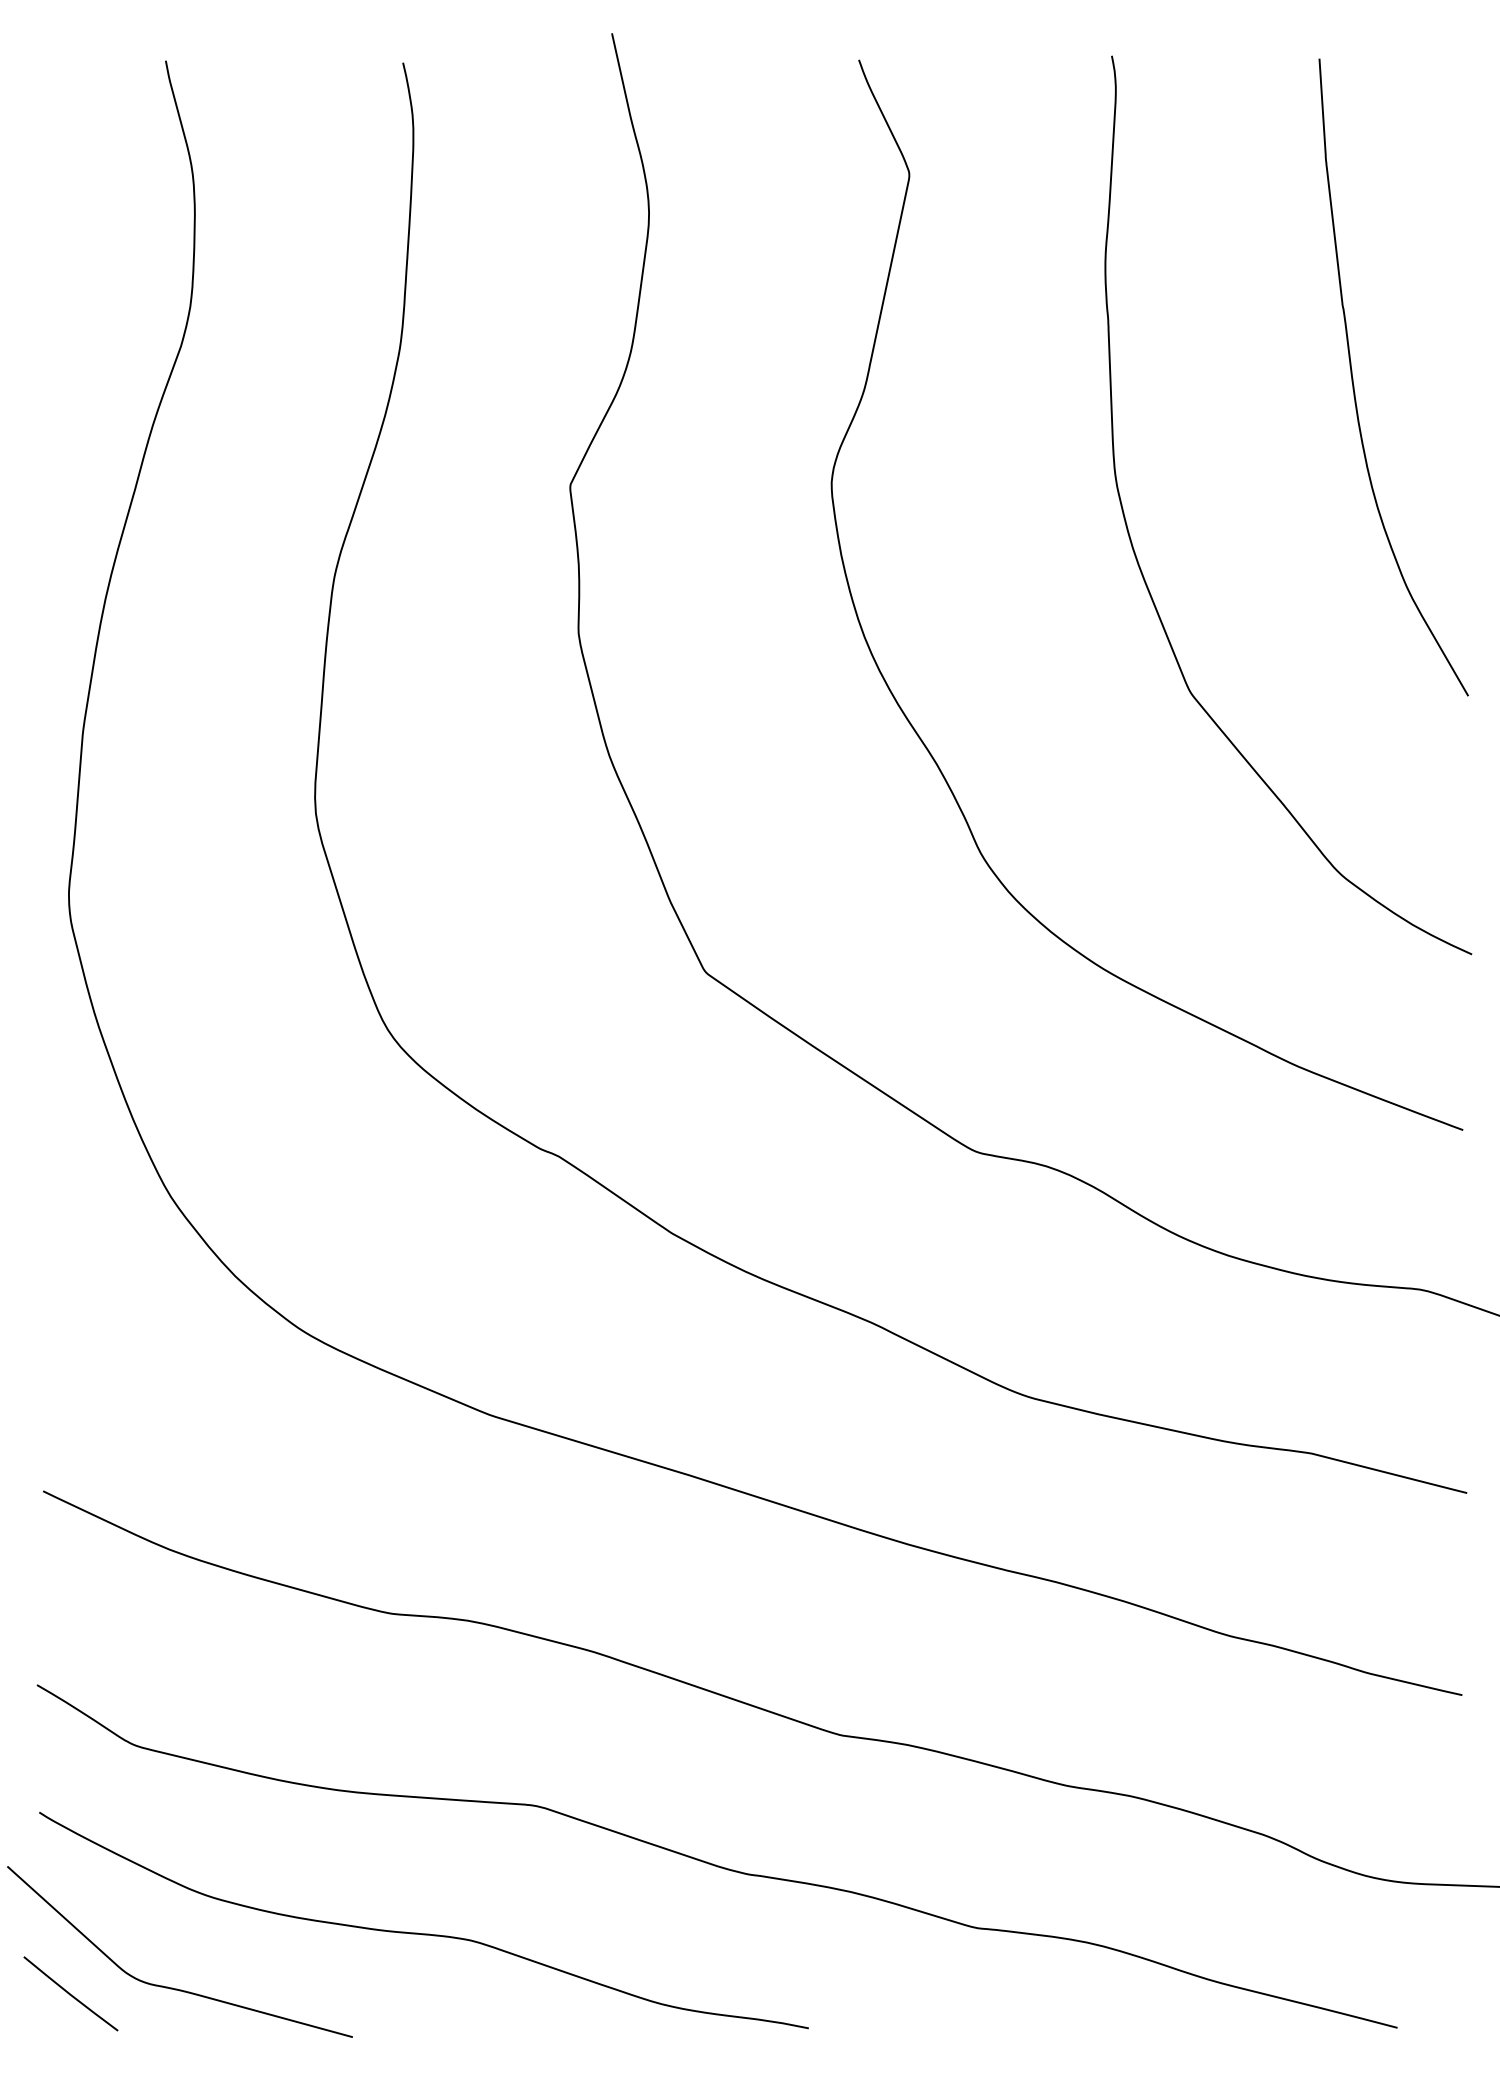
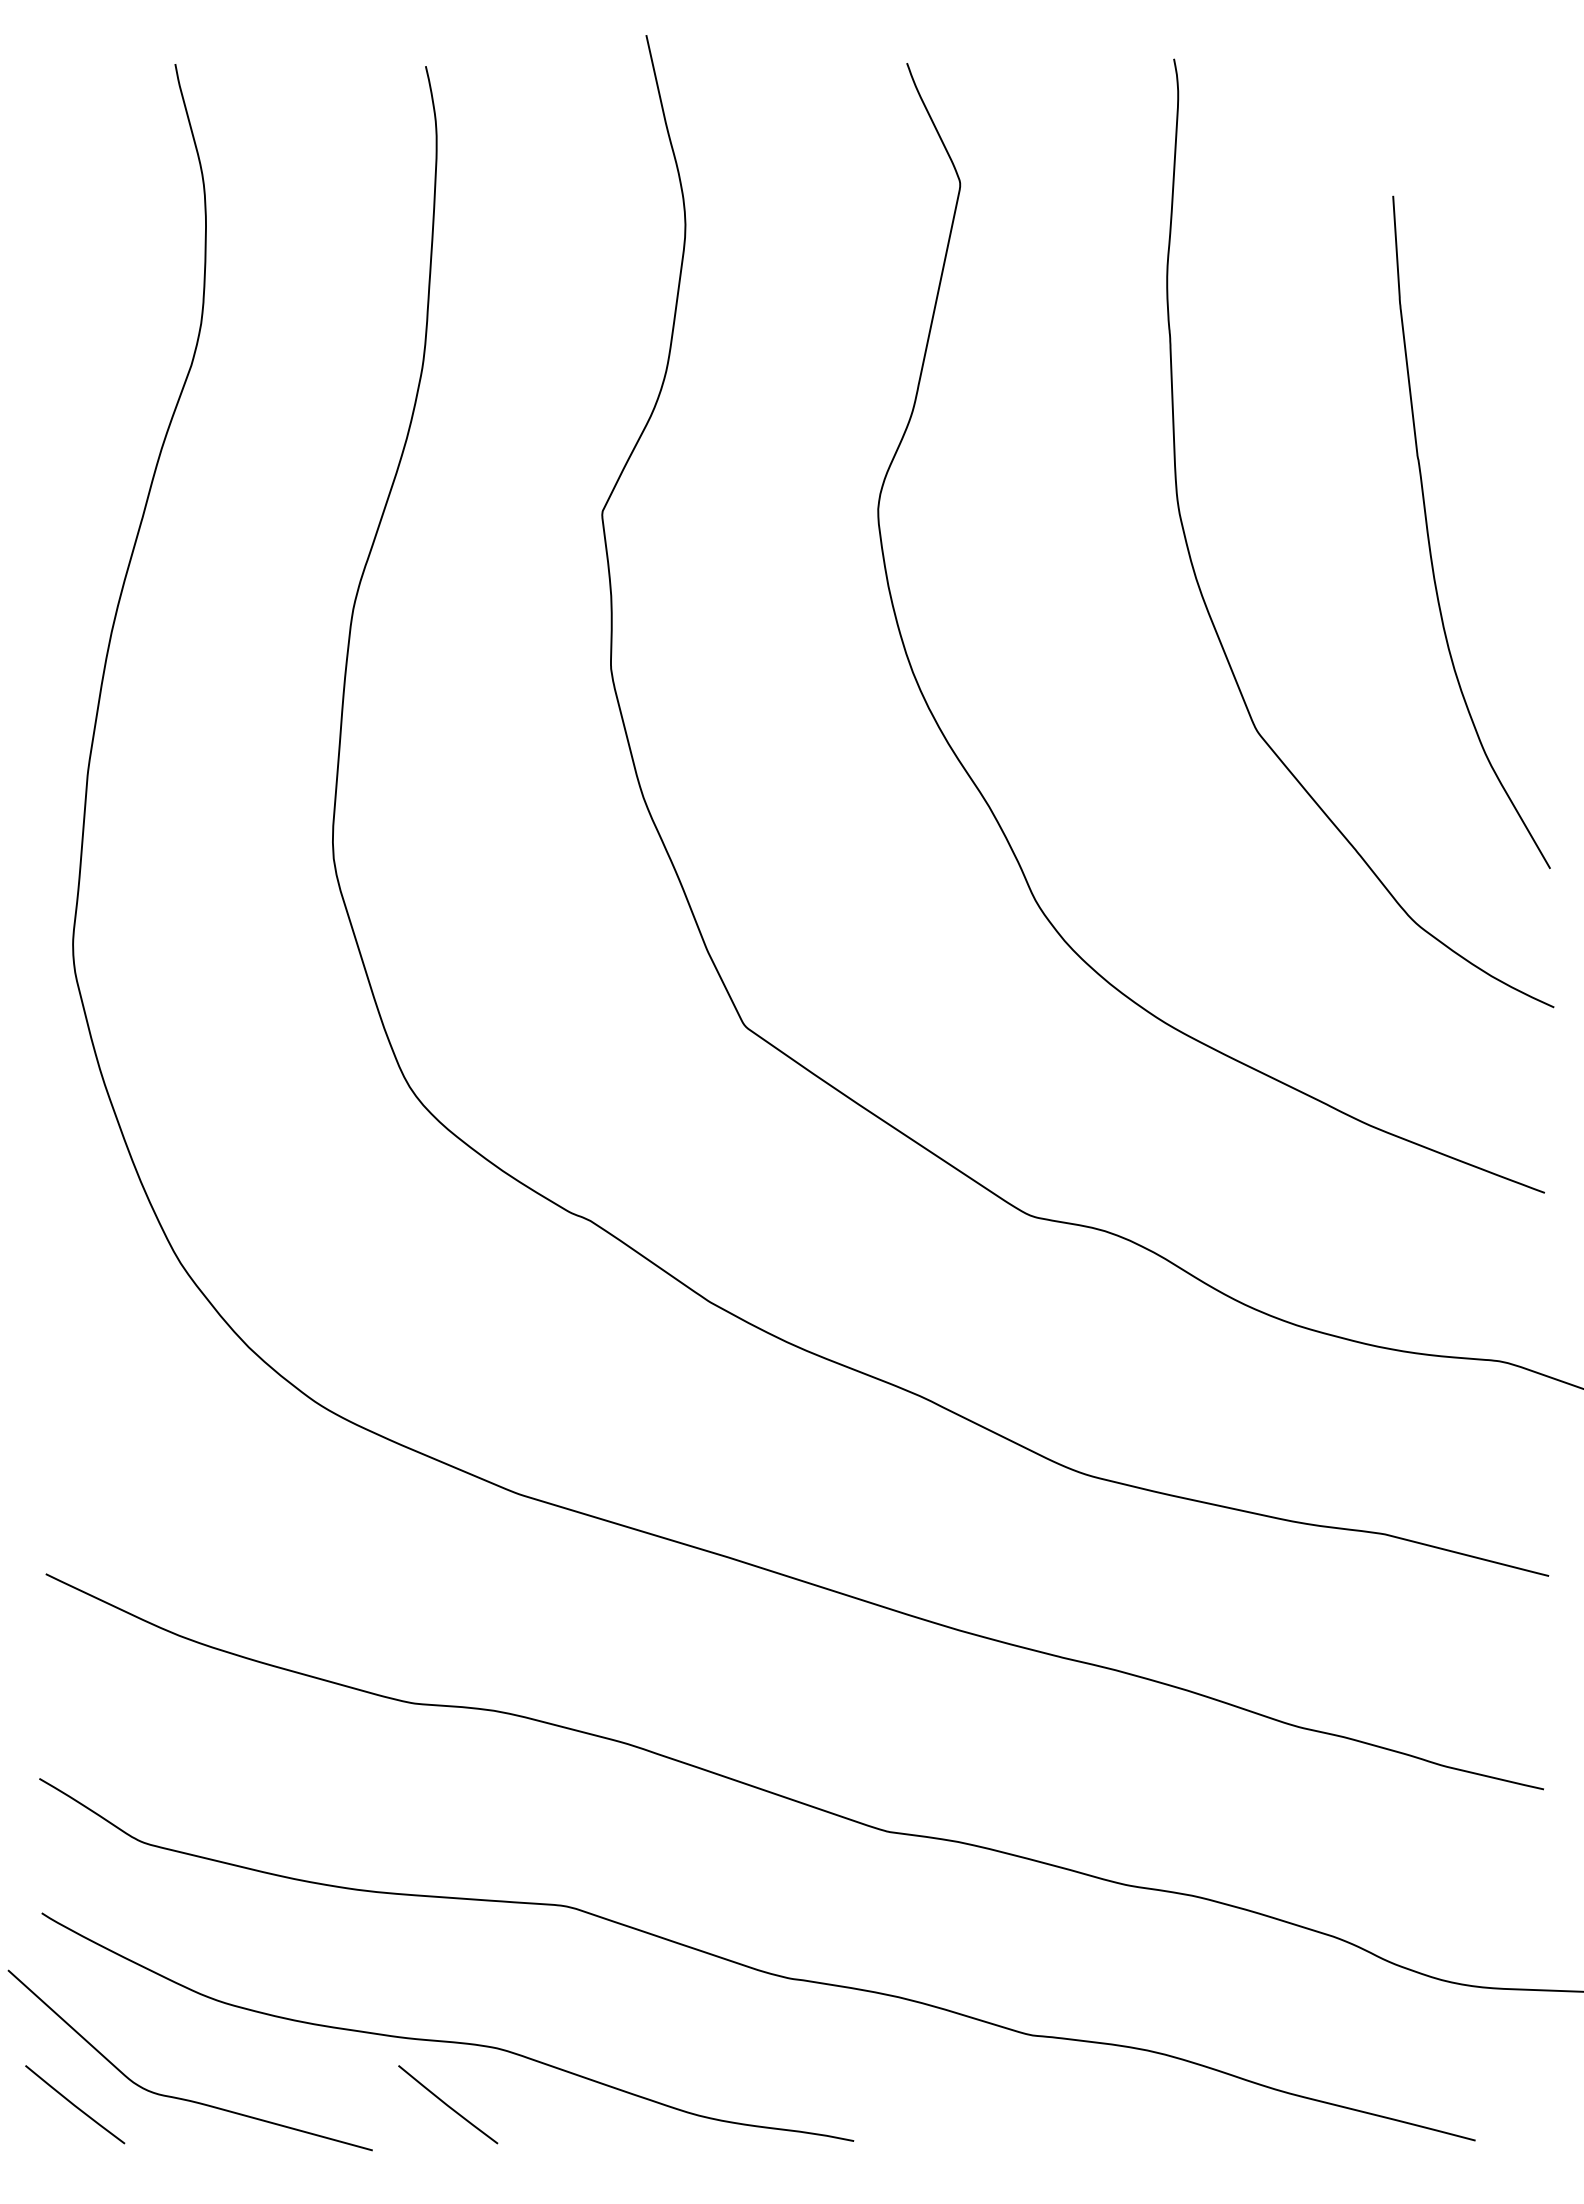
curve: (1353, 381) -> (1429, 536), moved
line: (423, 1993) -> (447, 2104), added

